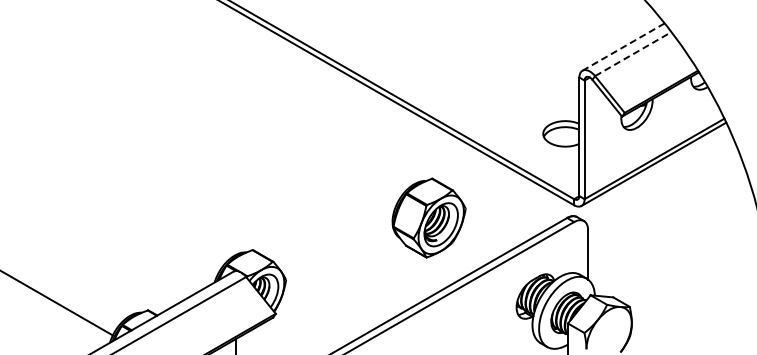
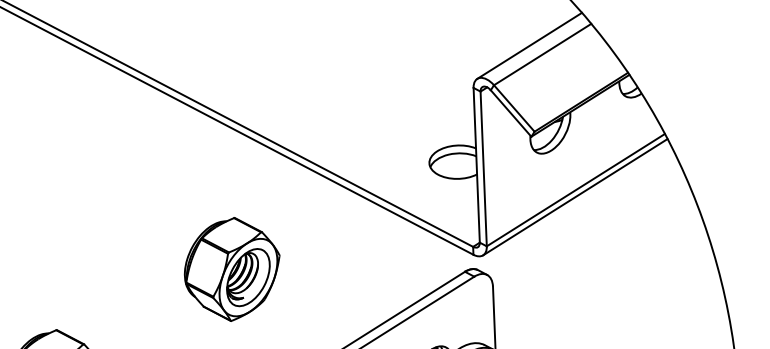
line: (623, 47) -> (529, 46), dashed -> solid
line: (633, 53) -> (542, 53), dashed -> solid
part: (428, 217) -> (231, 268), moved

